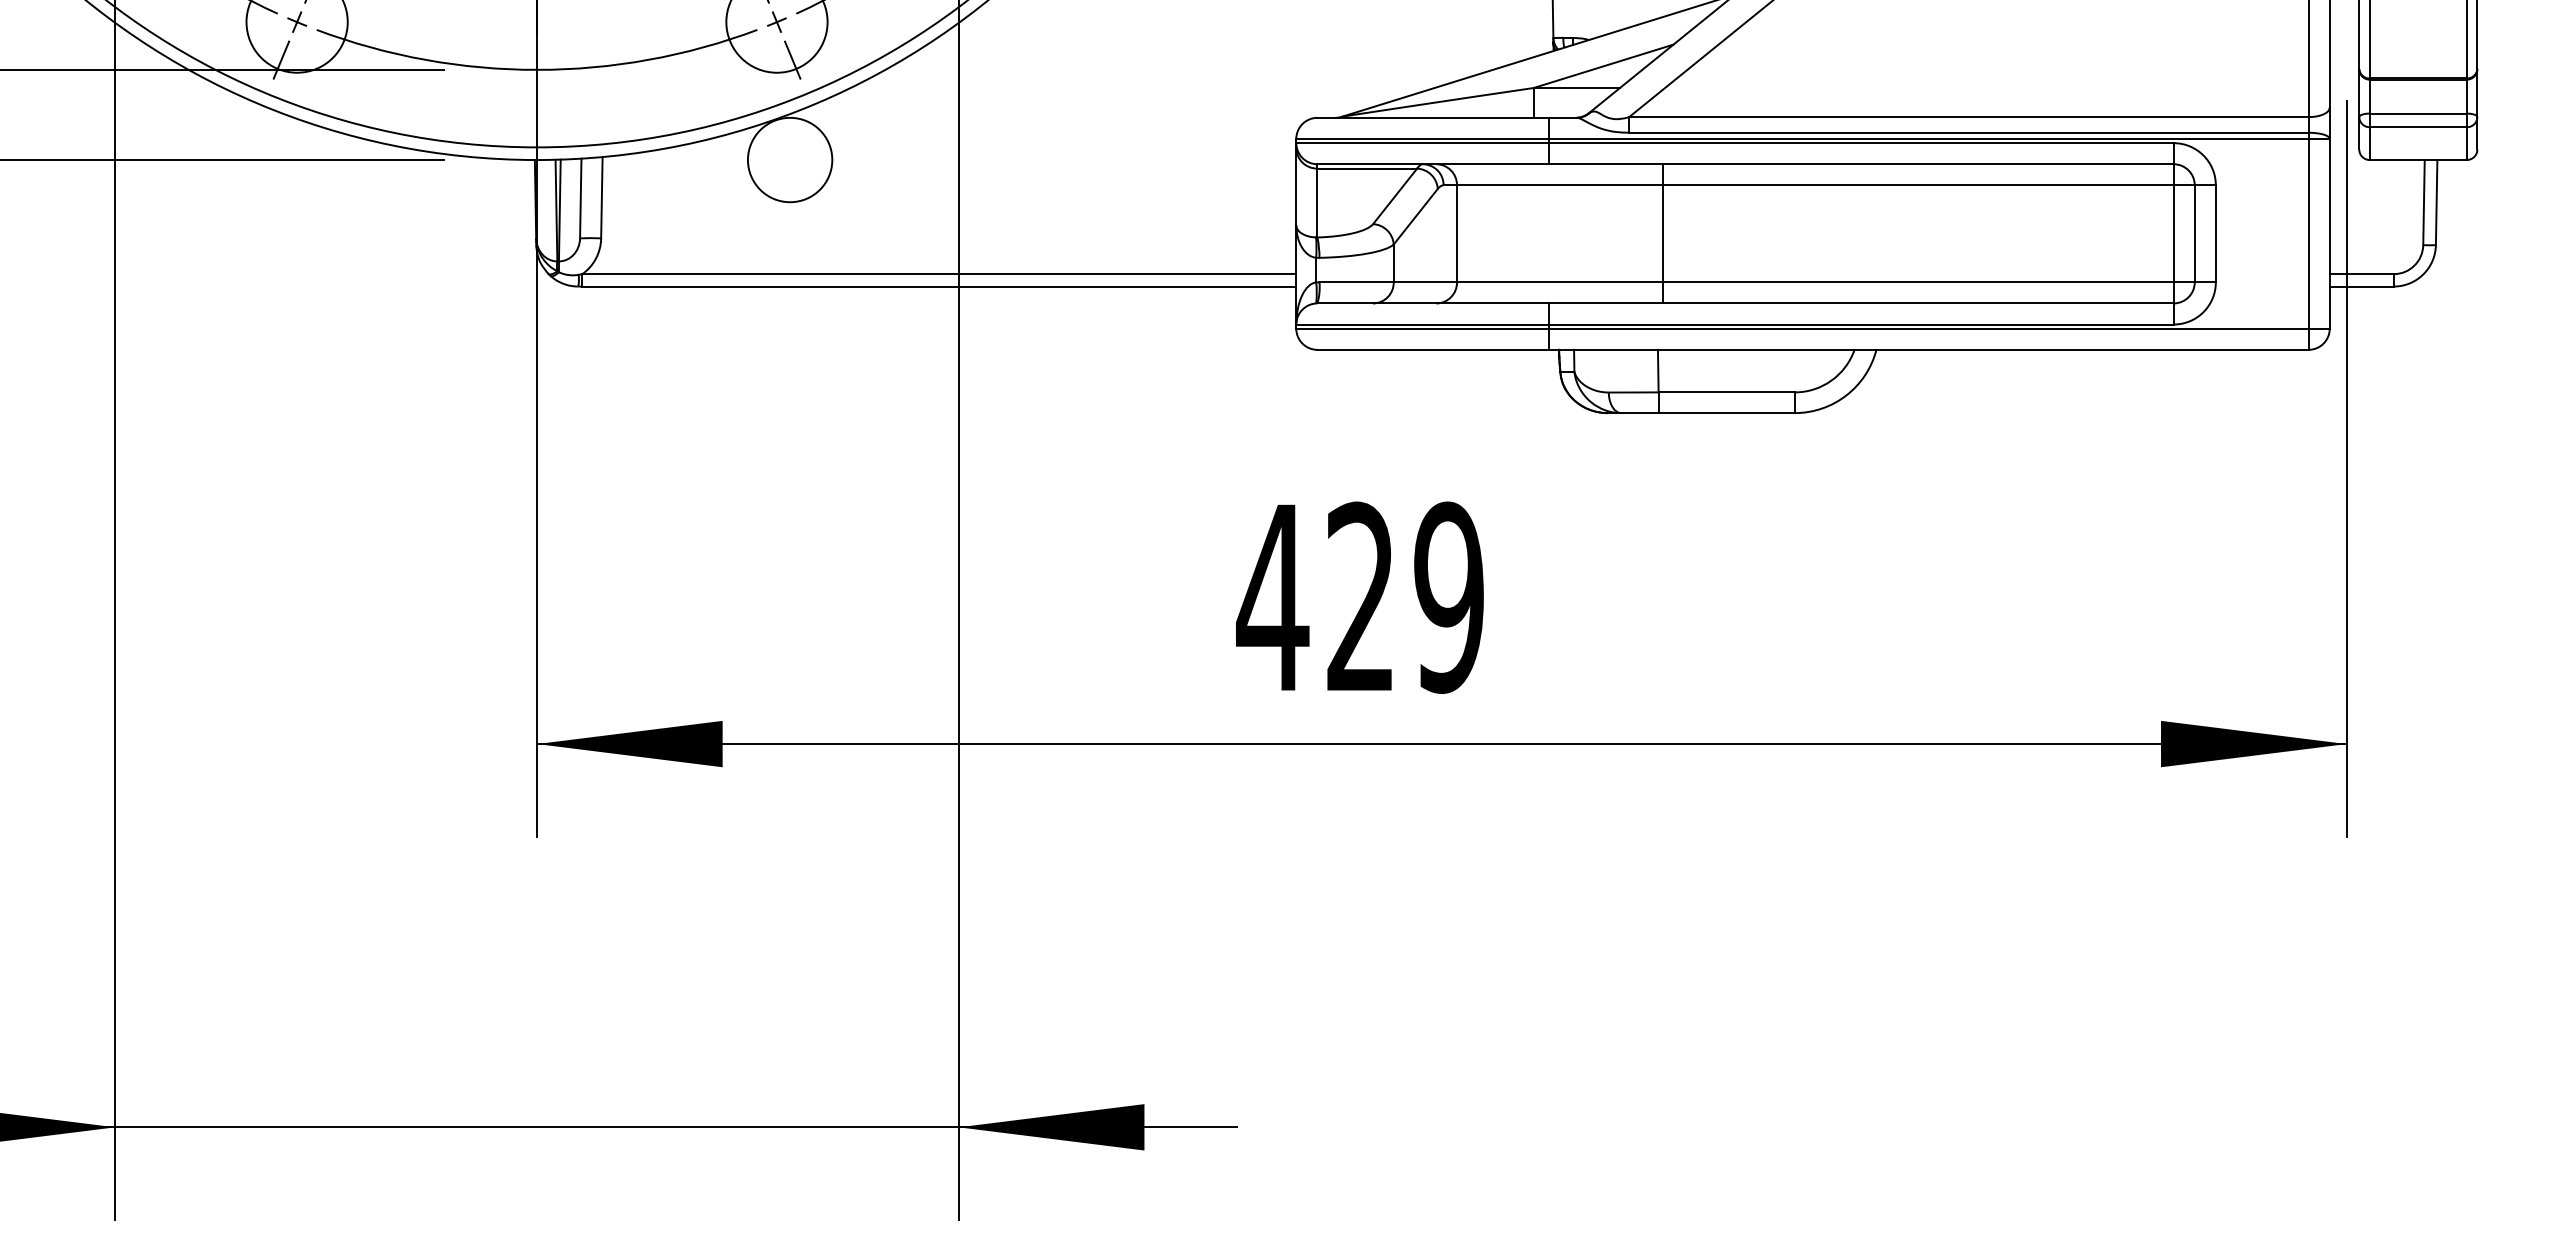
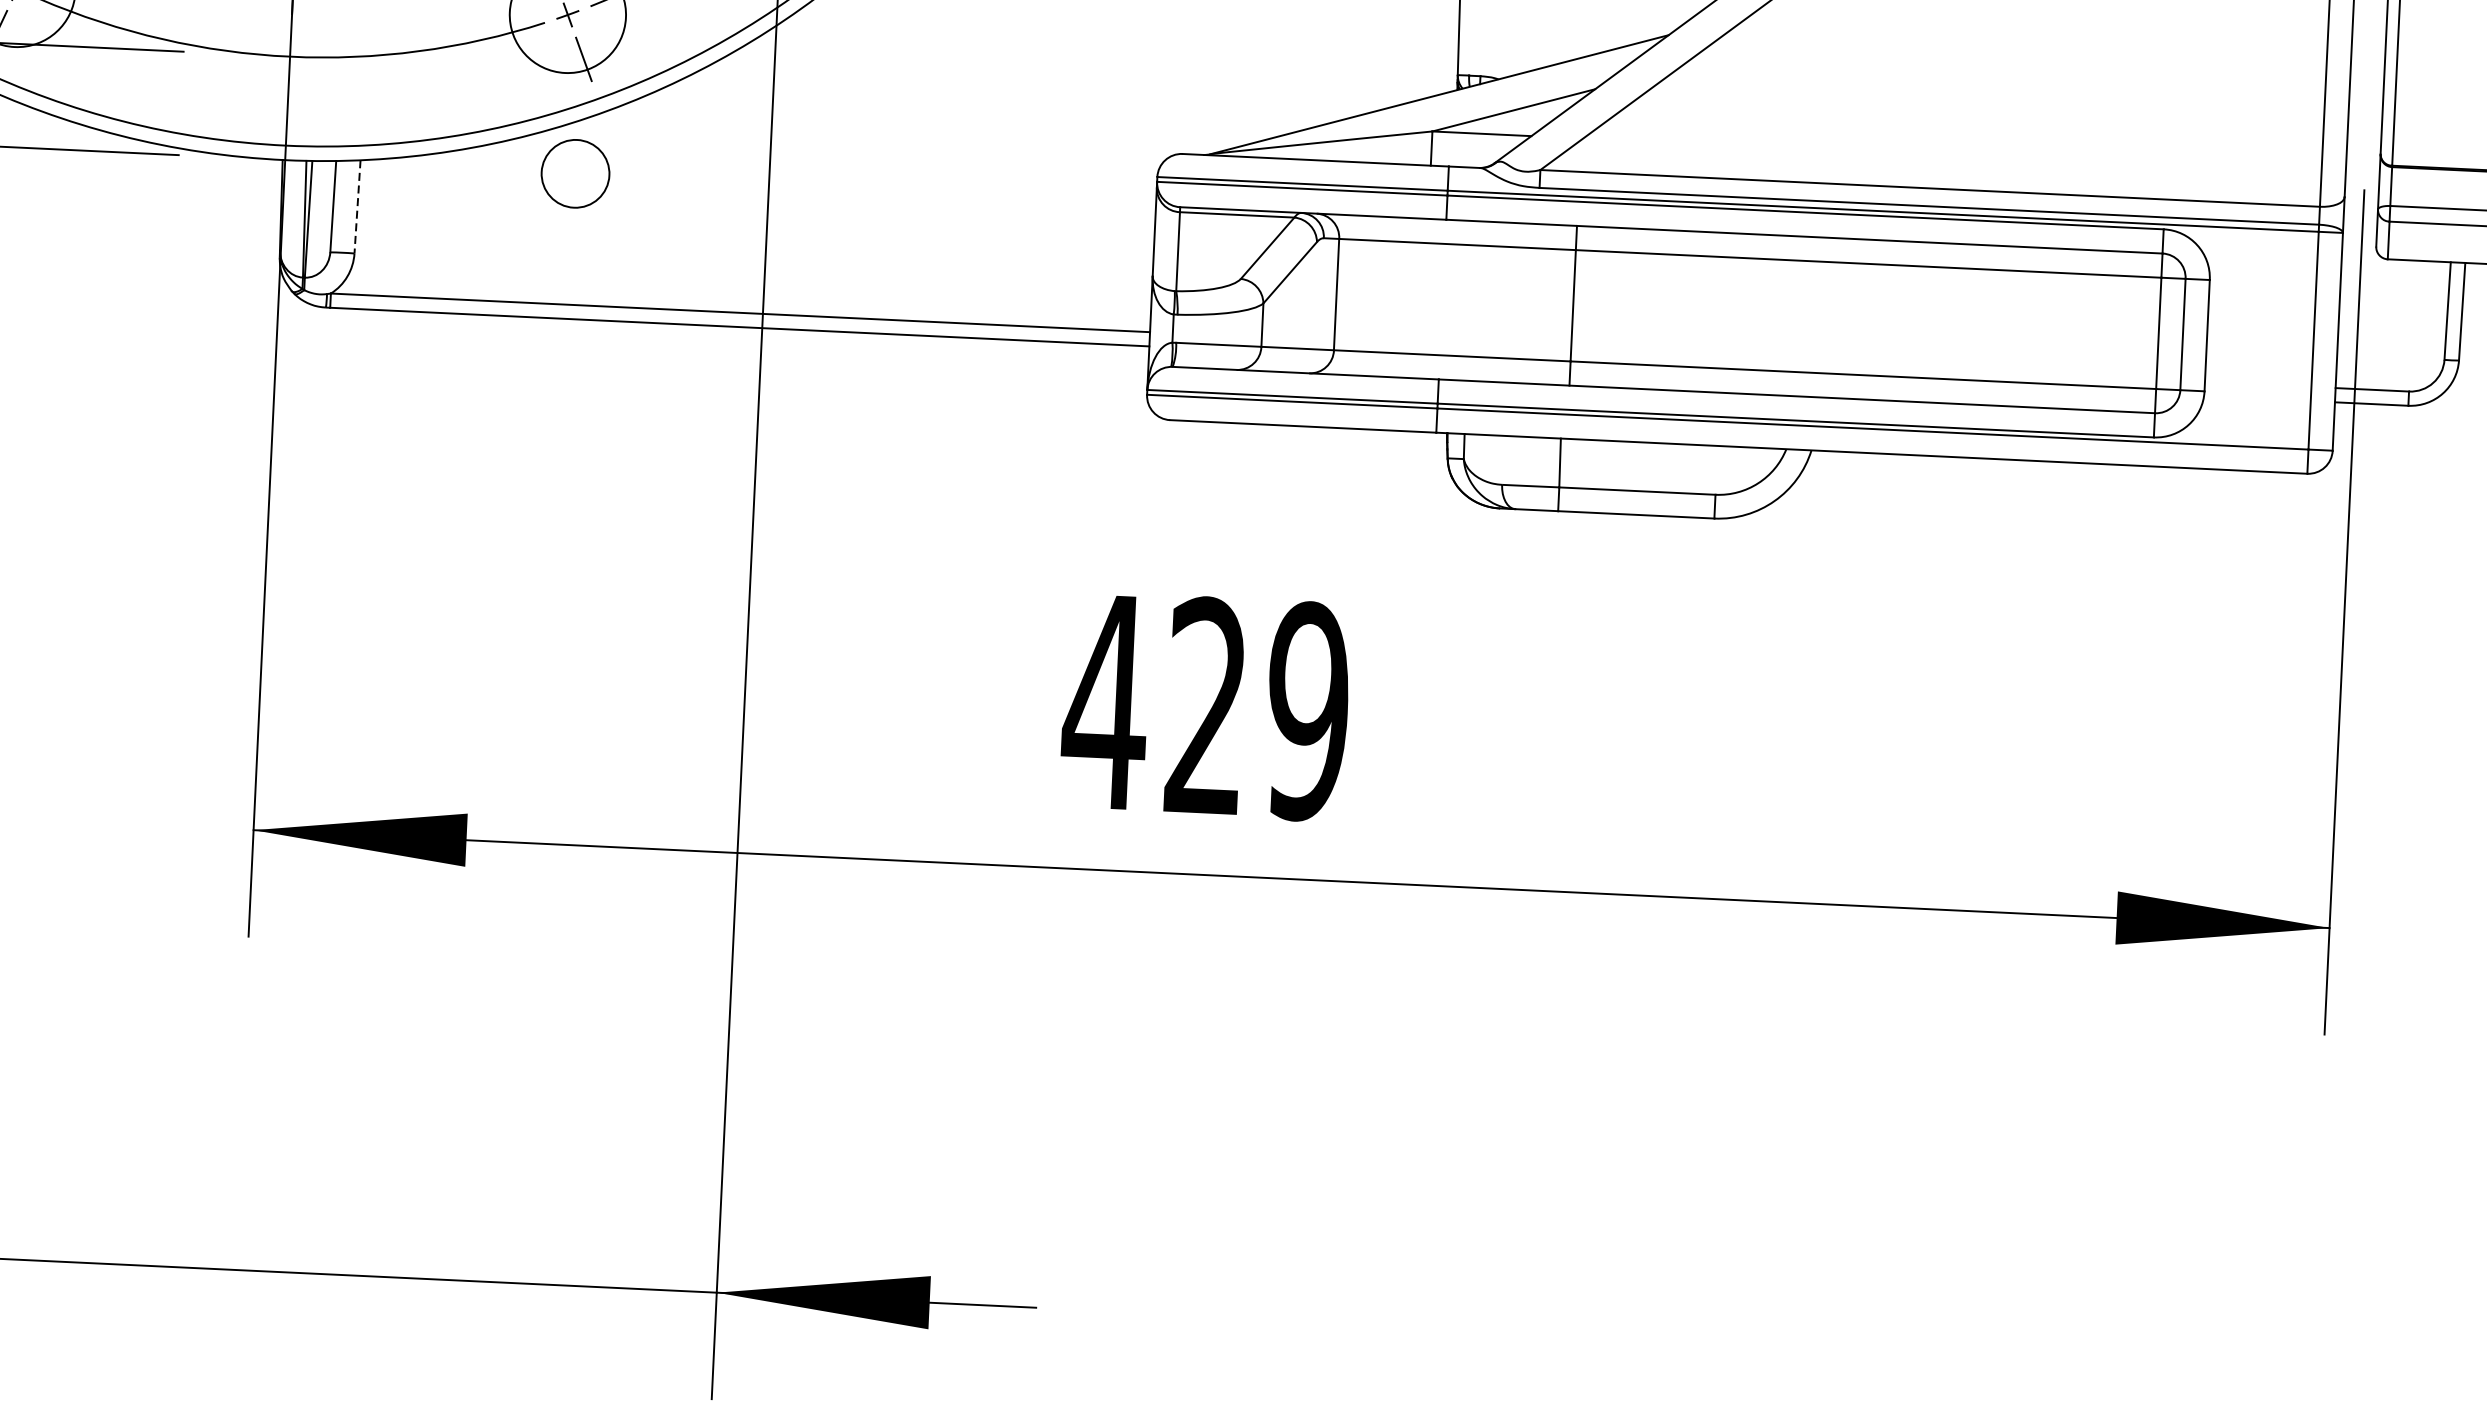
circle: (789, 159) -> (574, 173), size x0.7
line: (601, 197) -> (357, 206), solid -> dashed

